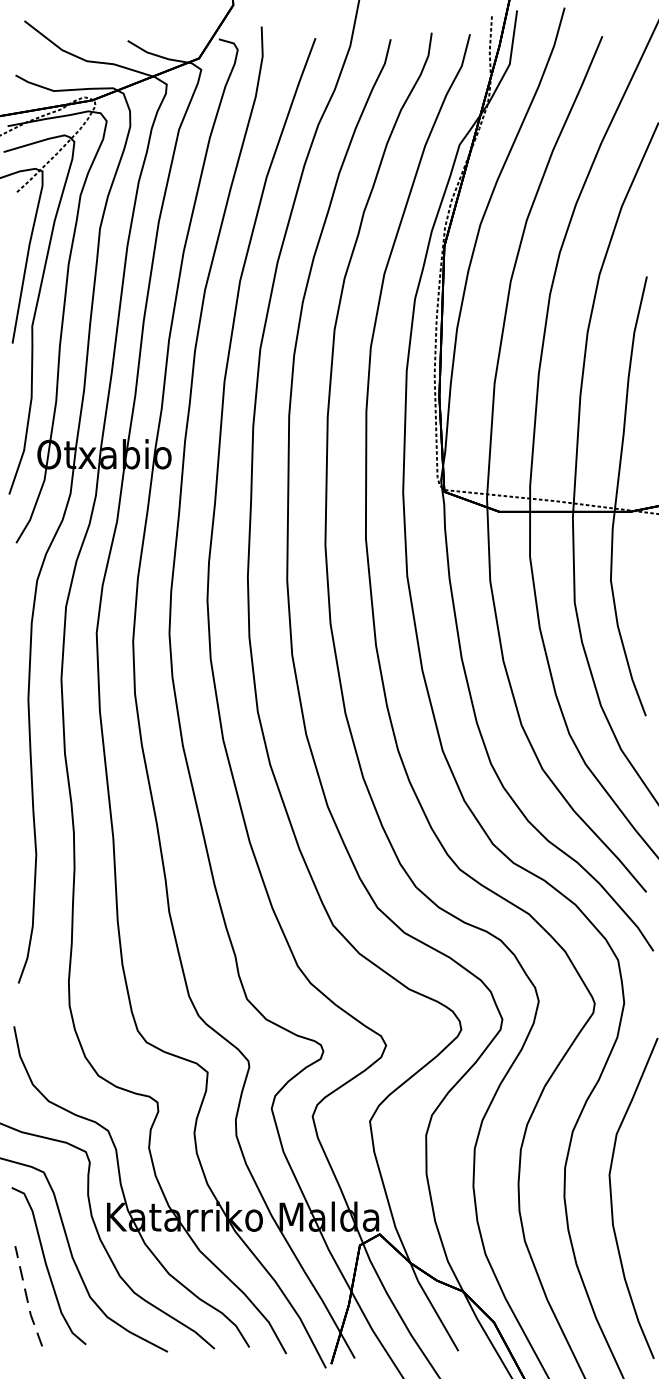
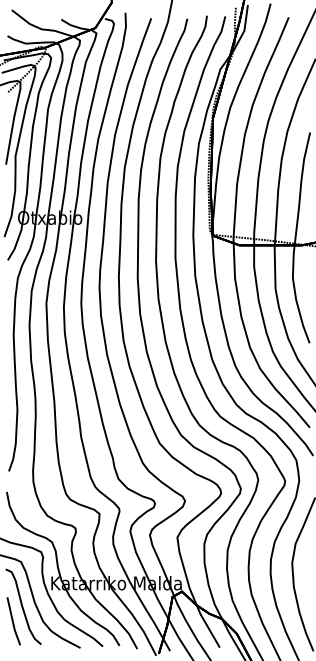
line: (28, 1298) -> (13, 622), dashed -> solid

